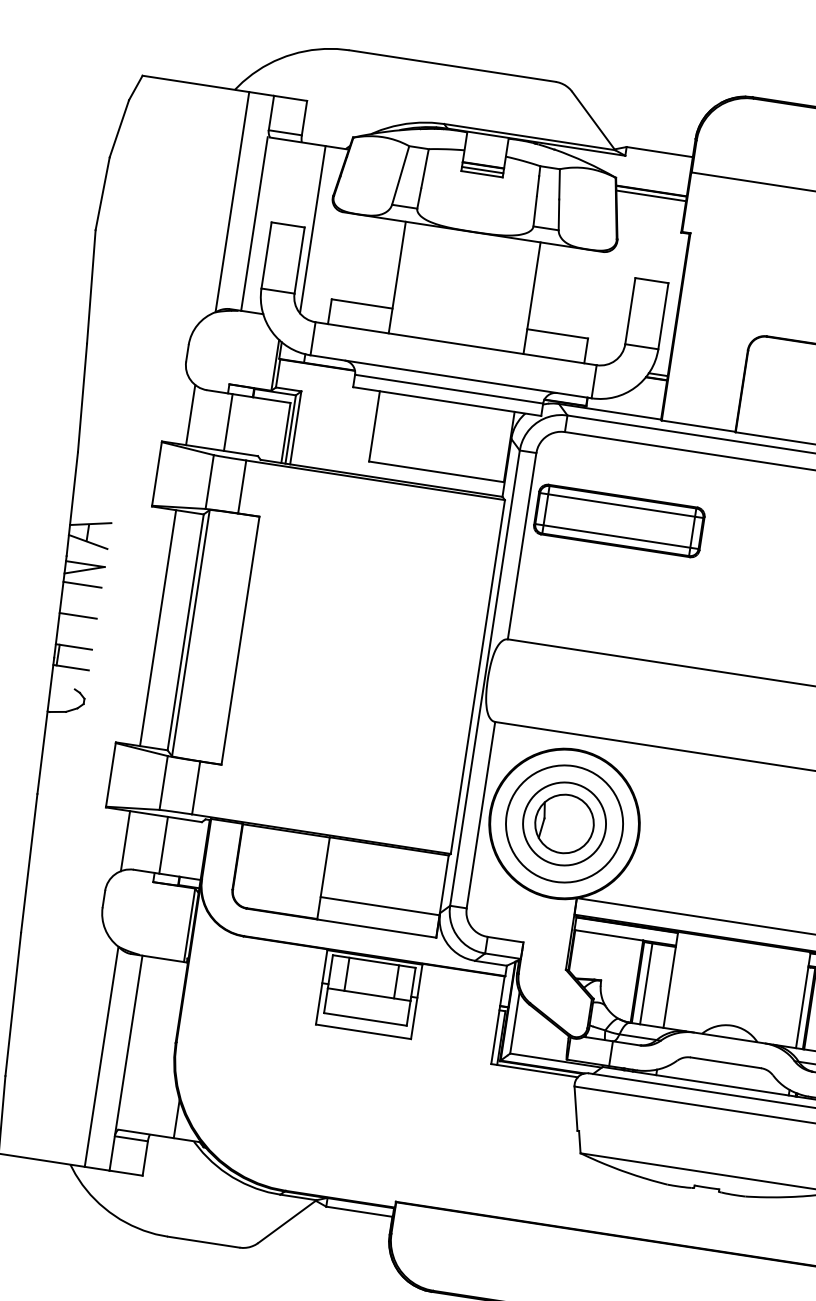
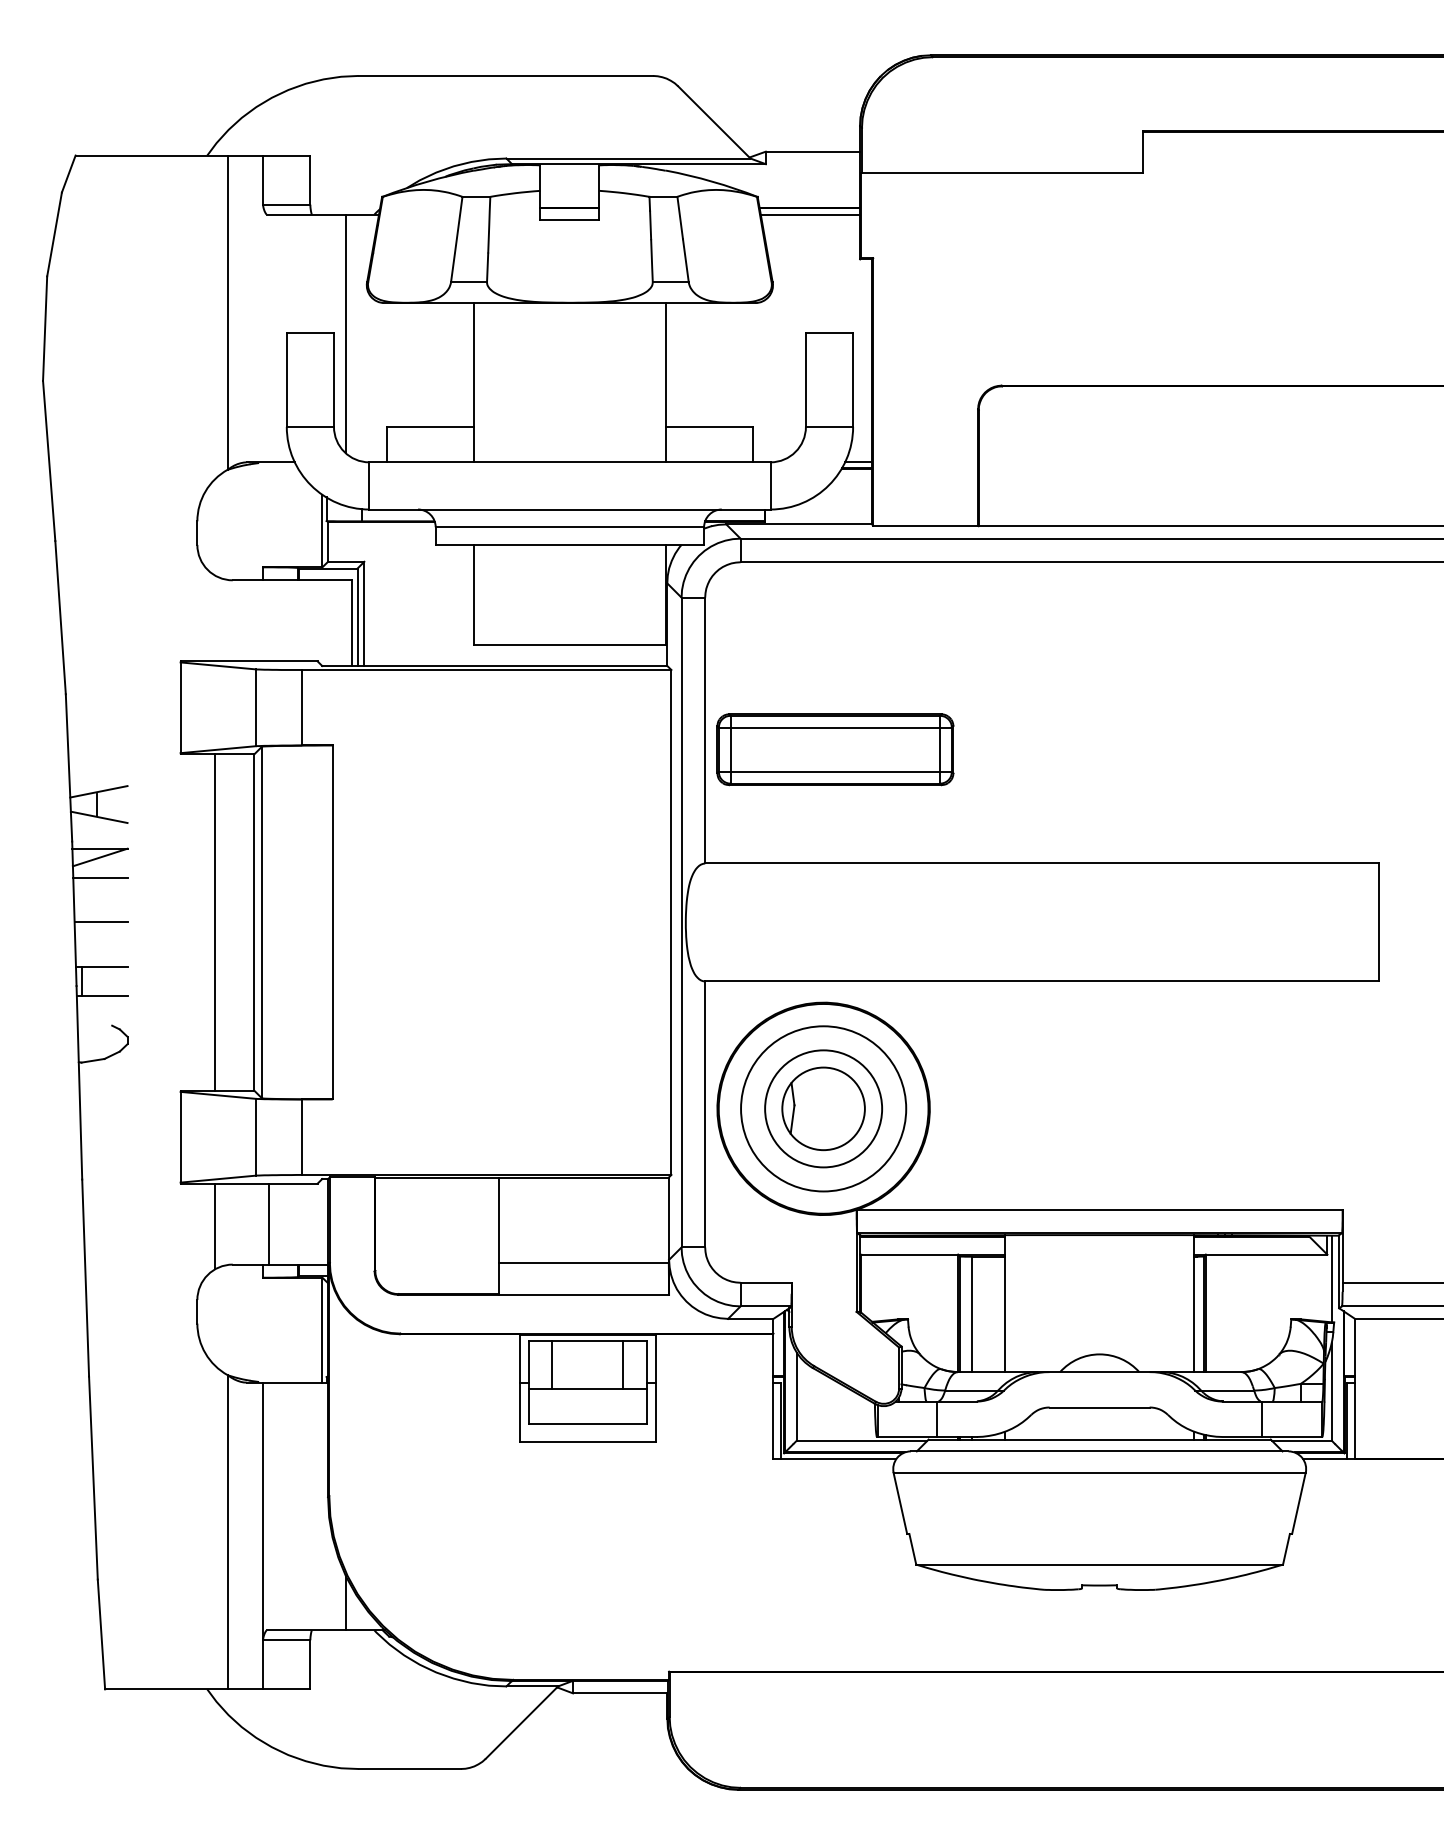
line: (482, 170) -> (569, 214), removed
line: (254, 224) -> (263, 338), removed
line: (190, 415) -> (215, 618), removed
line: (228, 422) -> (269, 620), removed
part: (619, 520) -> (835, 749), moved

